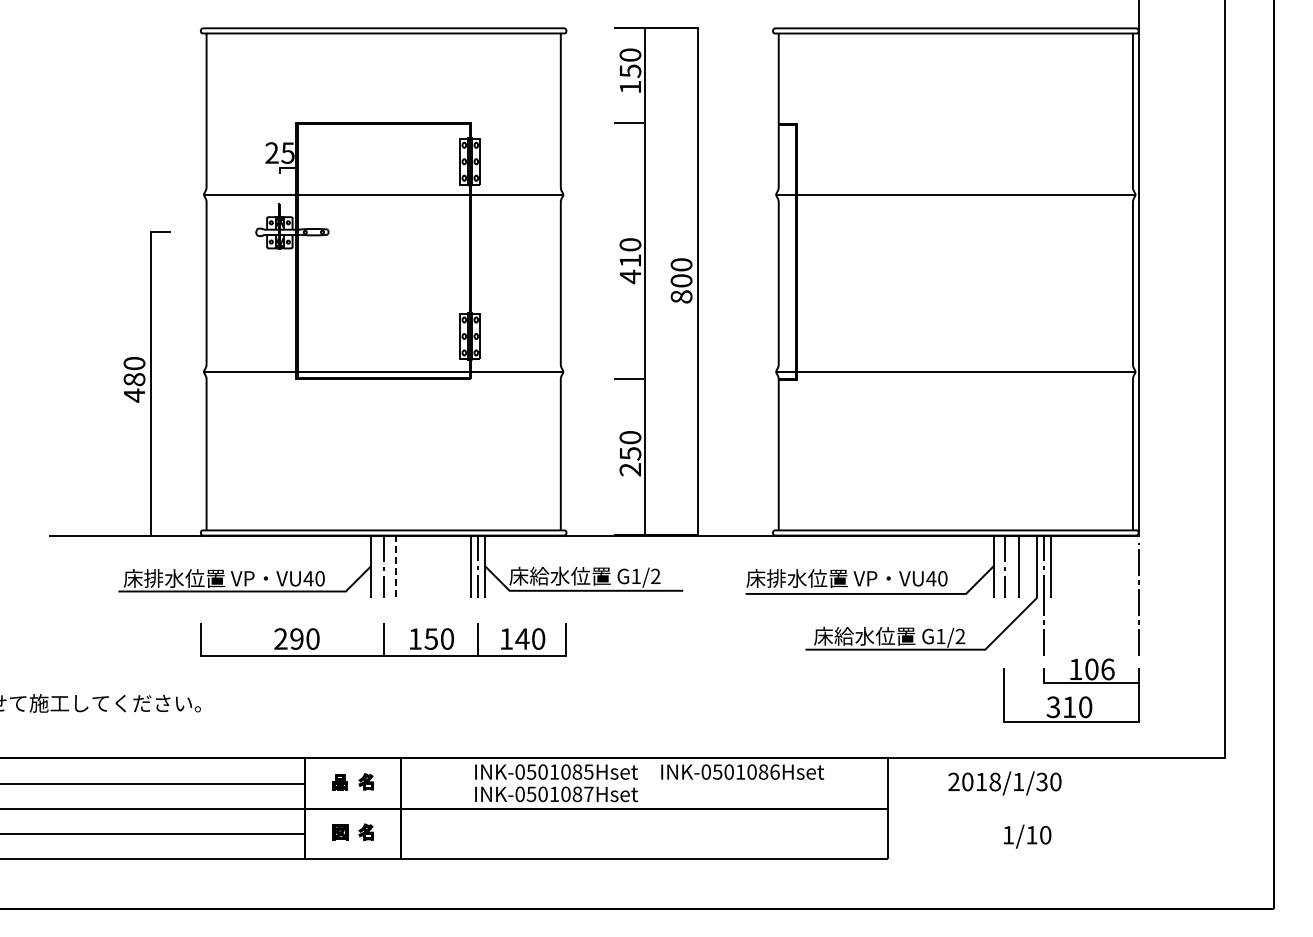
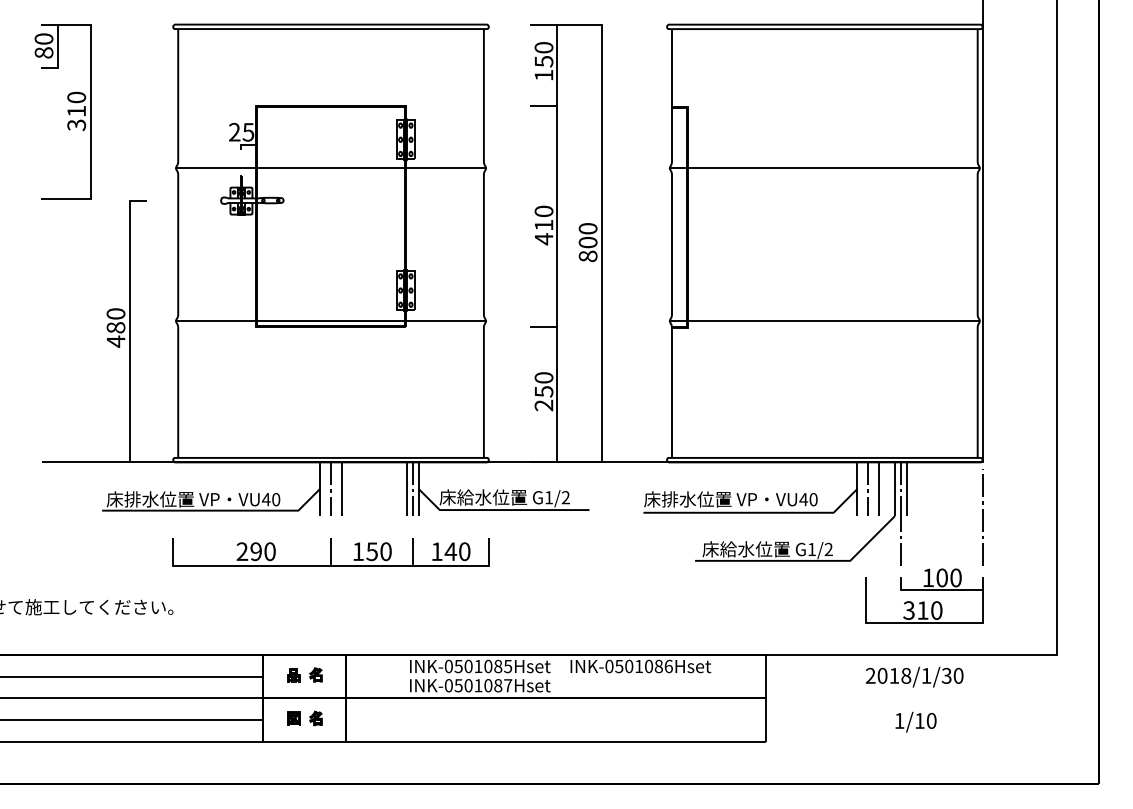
part: (72, 129) -> (62, 111), added
line: (396, 566) -> (342, 489), dashed -> solid
text: (1107, 669) -> (955, 577), 106 -> 100
text: (1004, 783) -> (914, 677), moved
text: (1027, 836) -> (916, 722), moved

